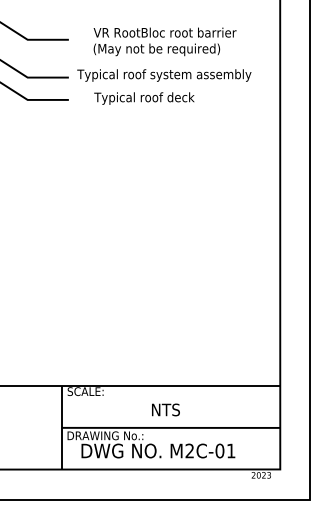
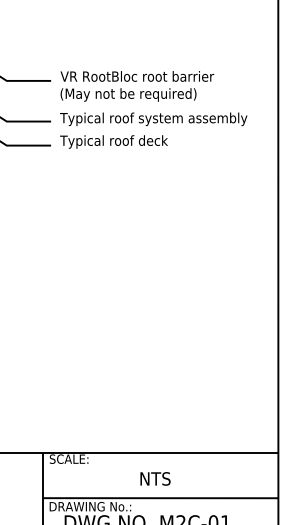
text: (164, 41) -> (136, 85), moved
text: (144, 98) -> (114, 141), moved

